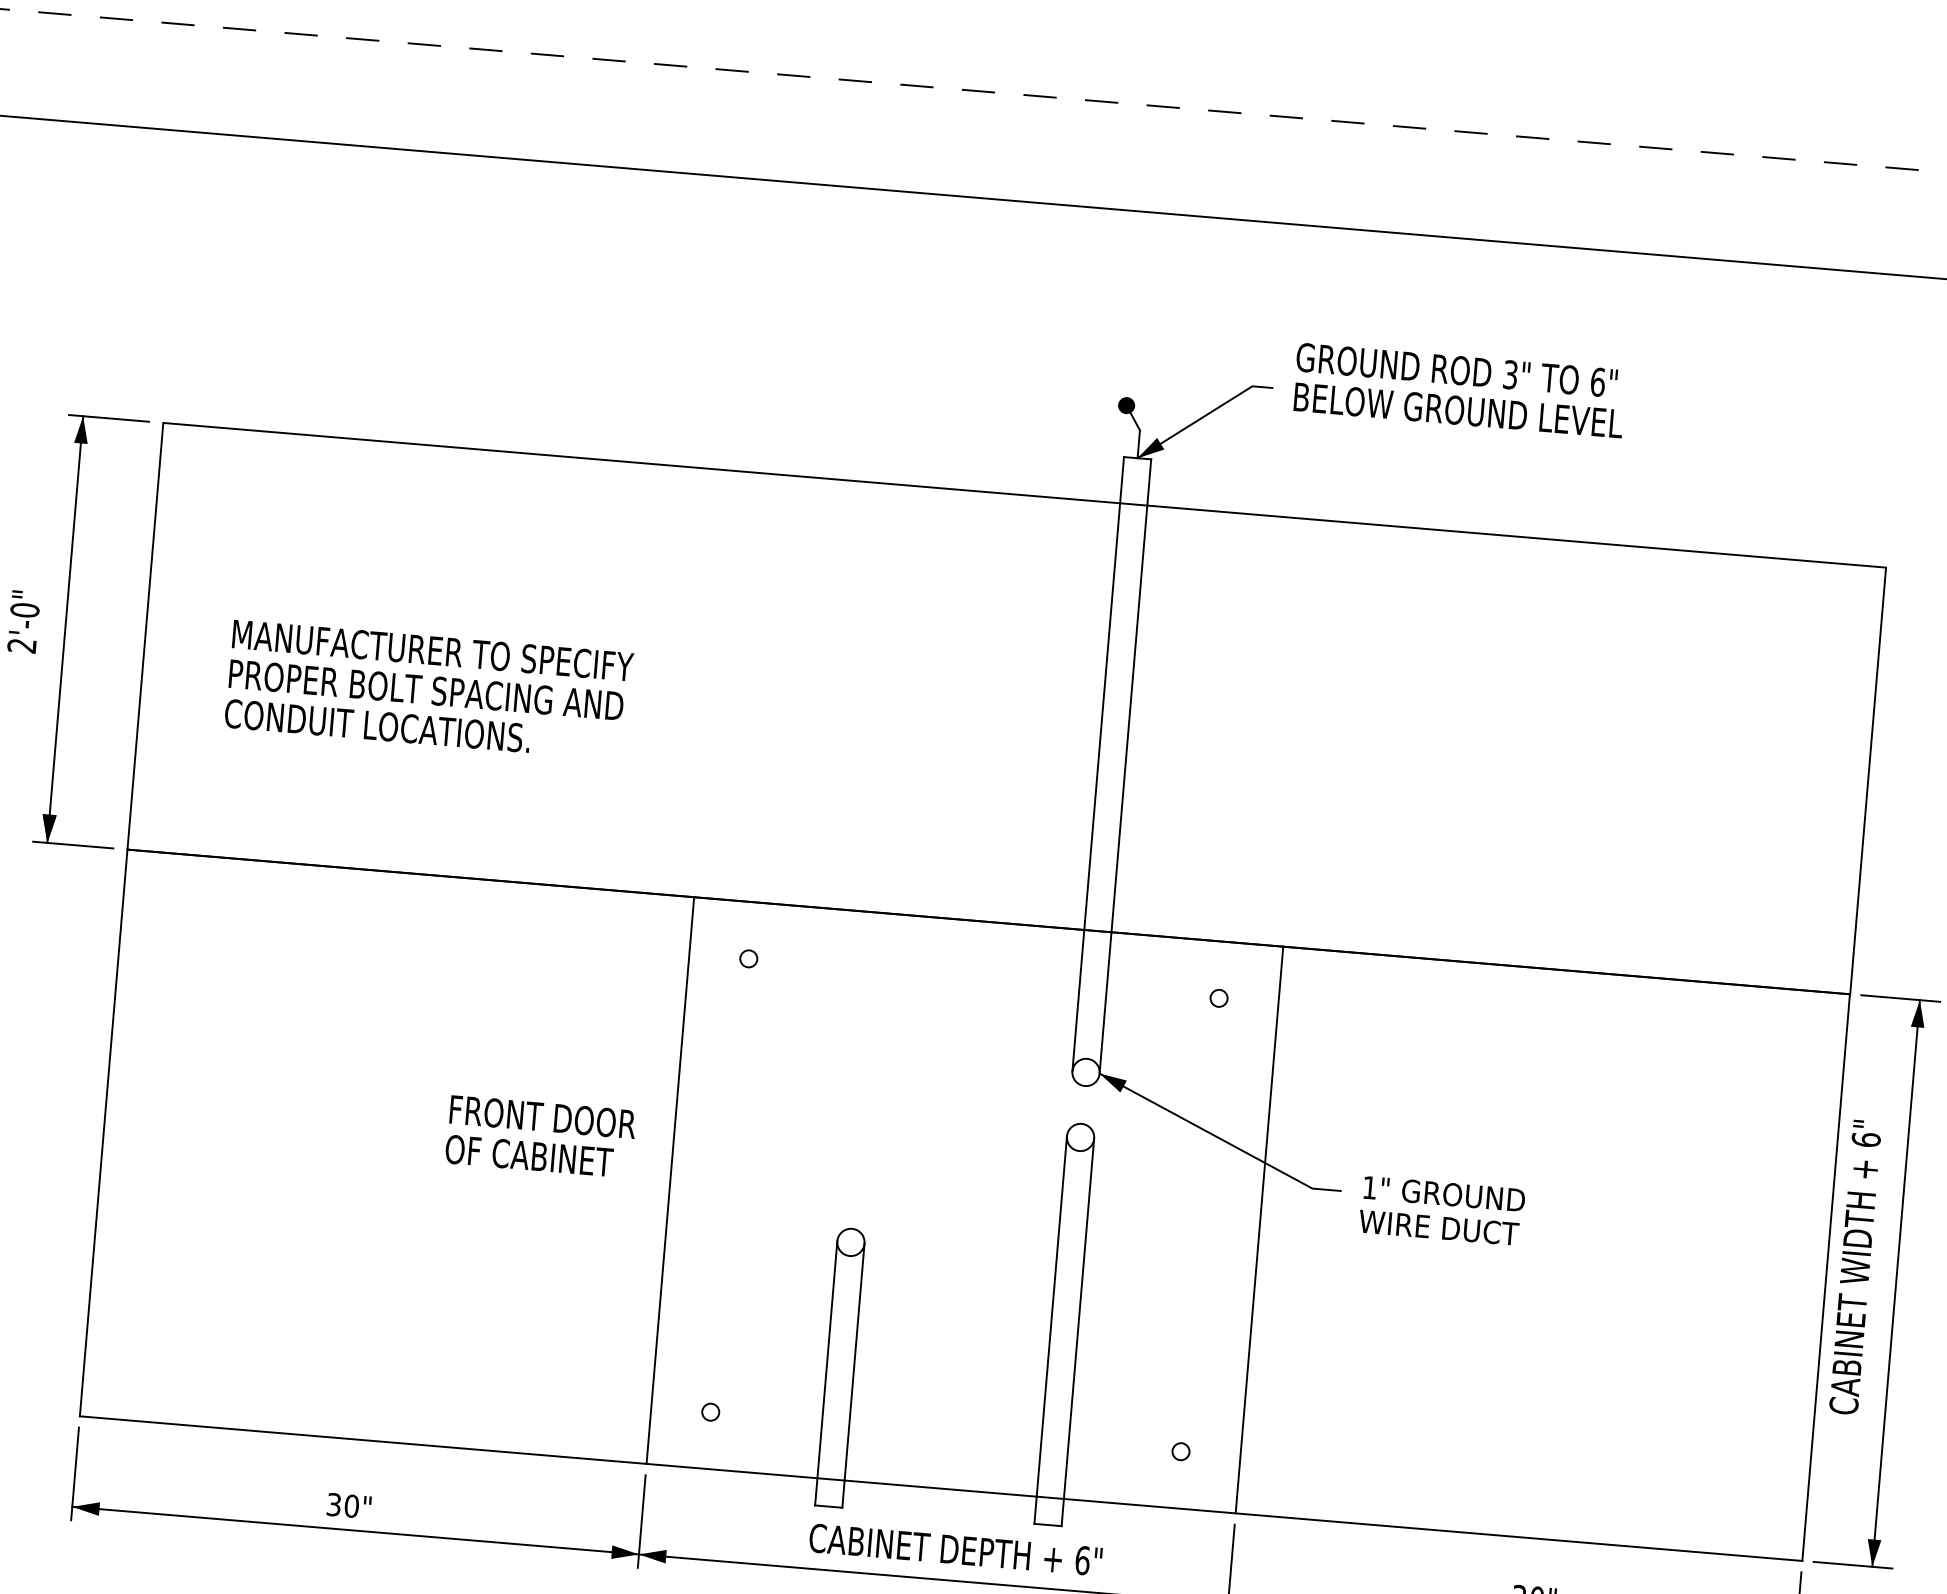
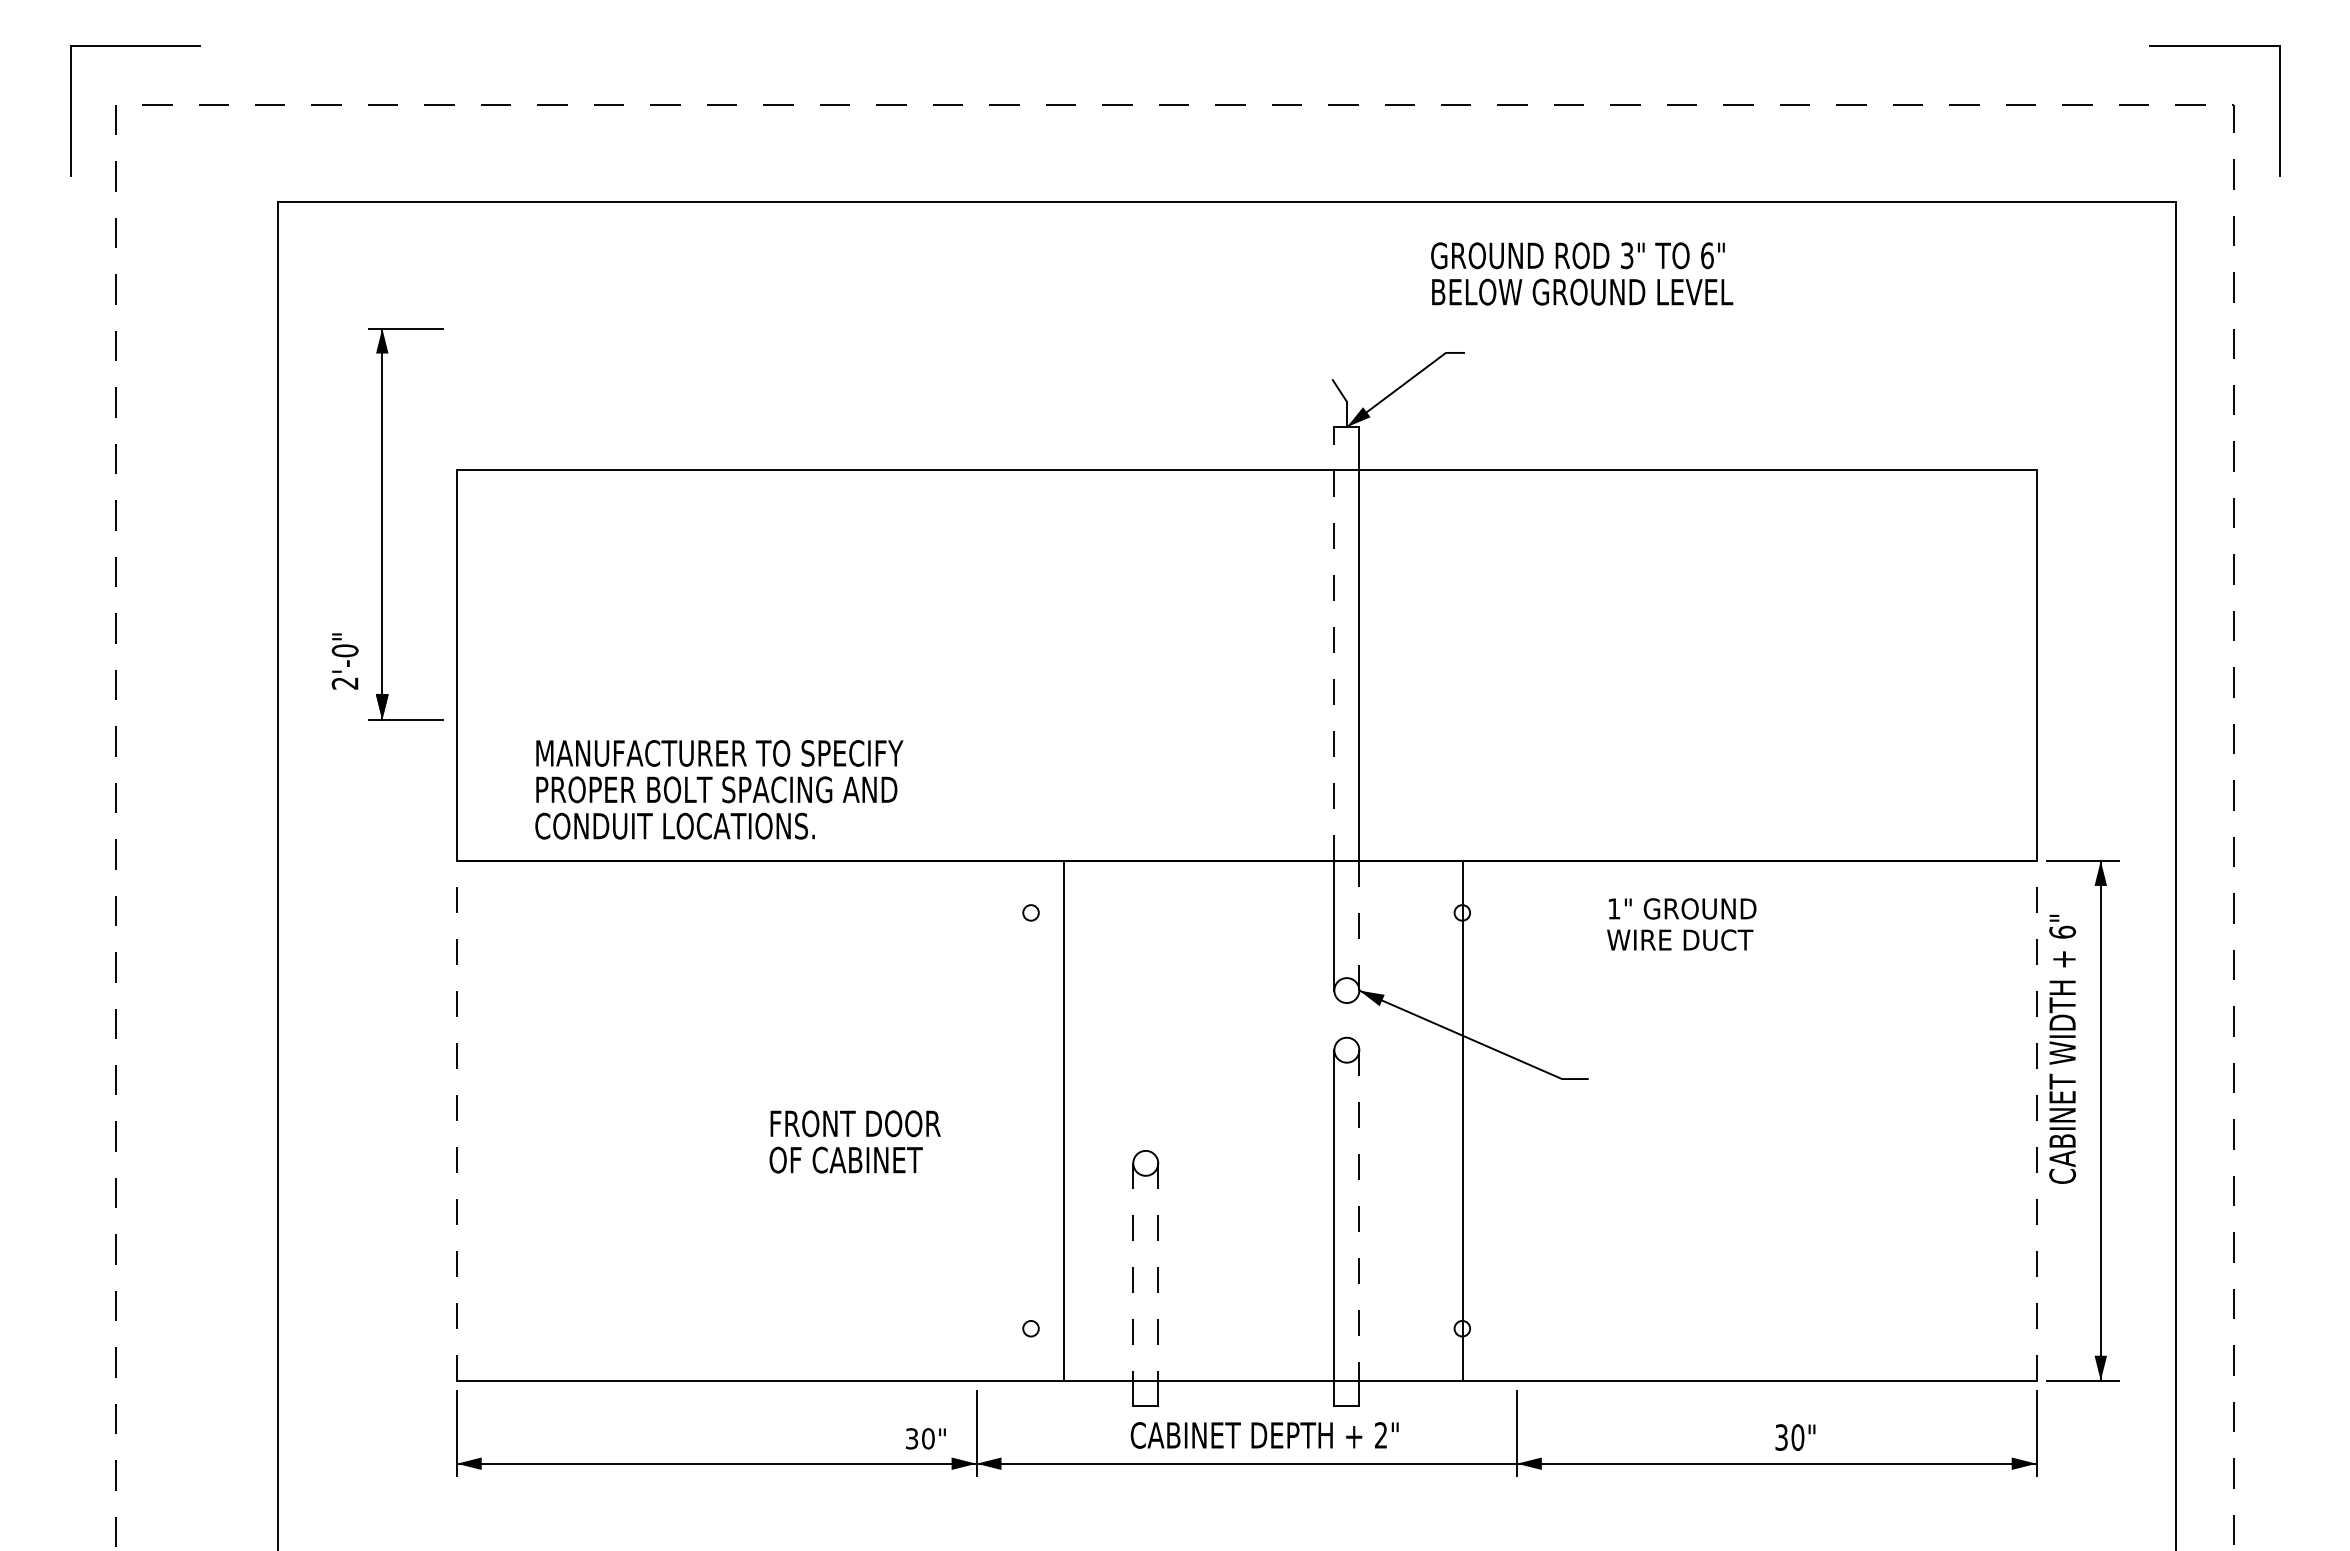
text: (1460, 390) -> (1582, 273), moved
fill: (1126, 404) -> (1332, 379), removed
part: (65, 629) -> (382, 524), moved
text: (429, 690) -> (719, 789), moved
line: (1104, 694) -> (1334, 644), solid -> dashed
line: (1105, 1002) -> (1359, 925), solid -> dashed
line: (103, 1132) -> (456, 1120), solid -> dashed
text: (540, 1136) -> (854, 1141), moved
line: (670, 1180) -> (1063, 1120), moved
text: (1441, 1210) -> (1681, 924), moved
line: (1259, 1229) -> (1462, 1120), moved
text: (1855, 1266) -> (2062, 1048), moved
line: (1826, 1277) -> (2036, 1120), solid -> dashed
line: (1079, 1318) -> (1359, 1215), solid -> dashed
line: (827, 1360) -> (1133, 1272), solid -> dashed
line: (854, 1362) -> (1158, 1272), solid -> dashed
text: (348, 1505) -> (925, 1438), moved
text: (1081, 1560) -> (1380, 1435), 6" -> 2"

